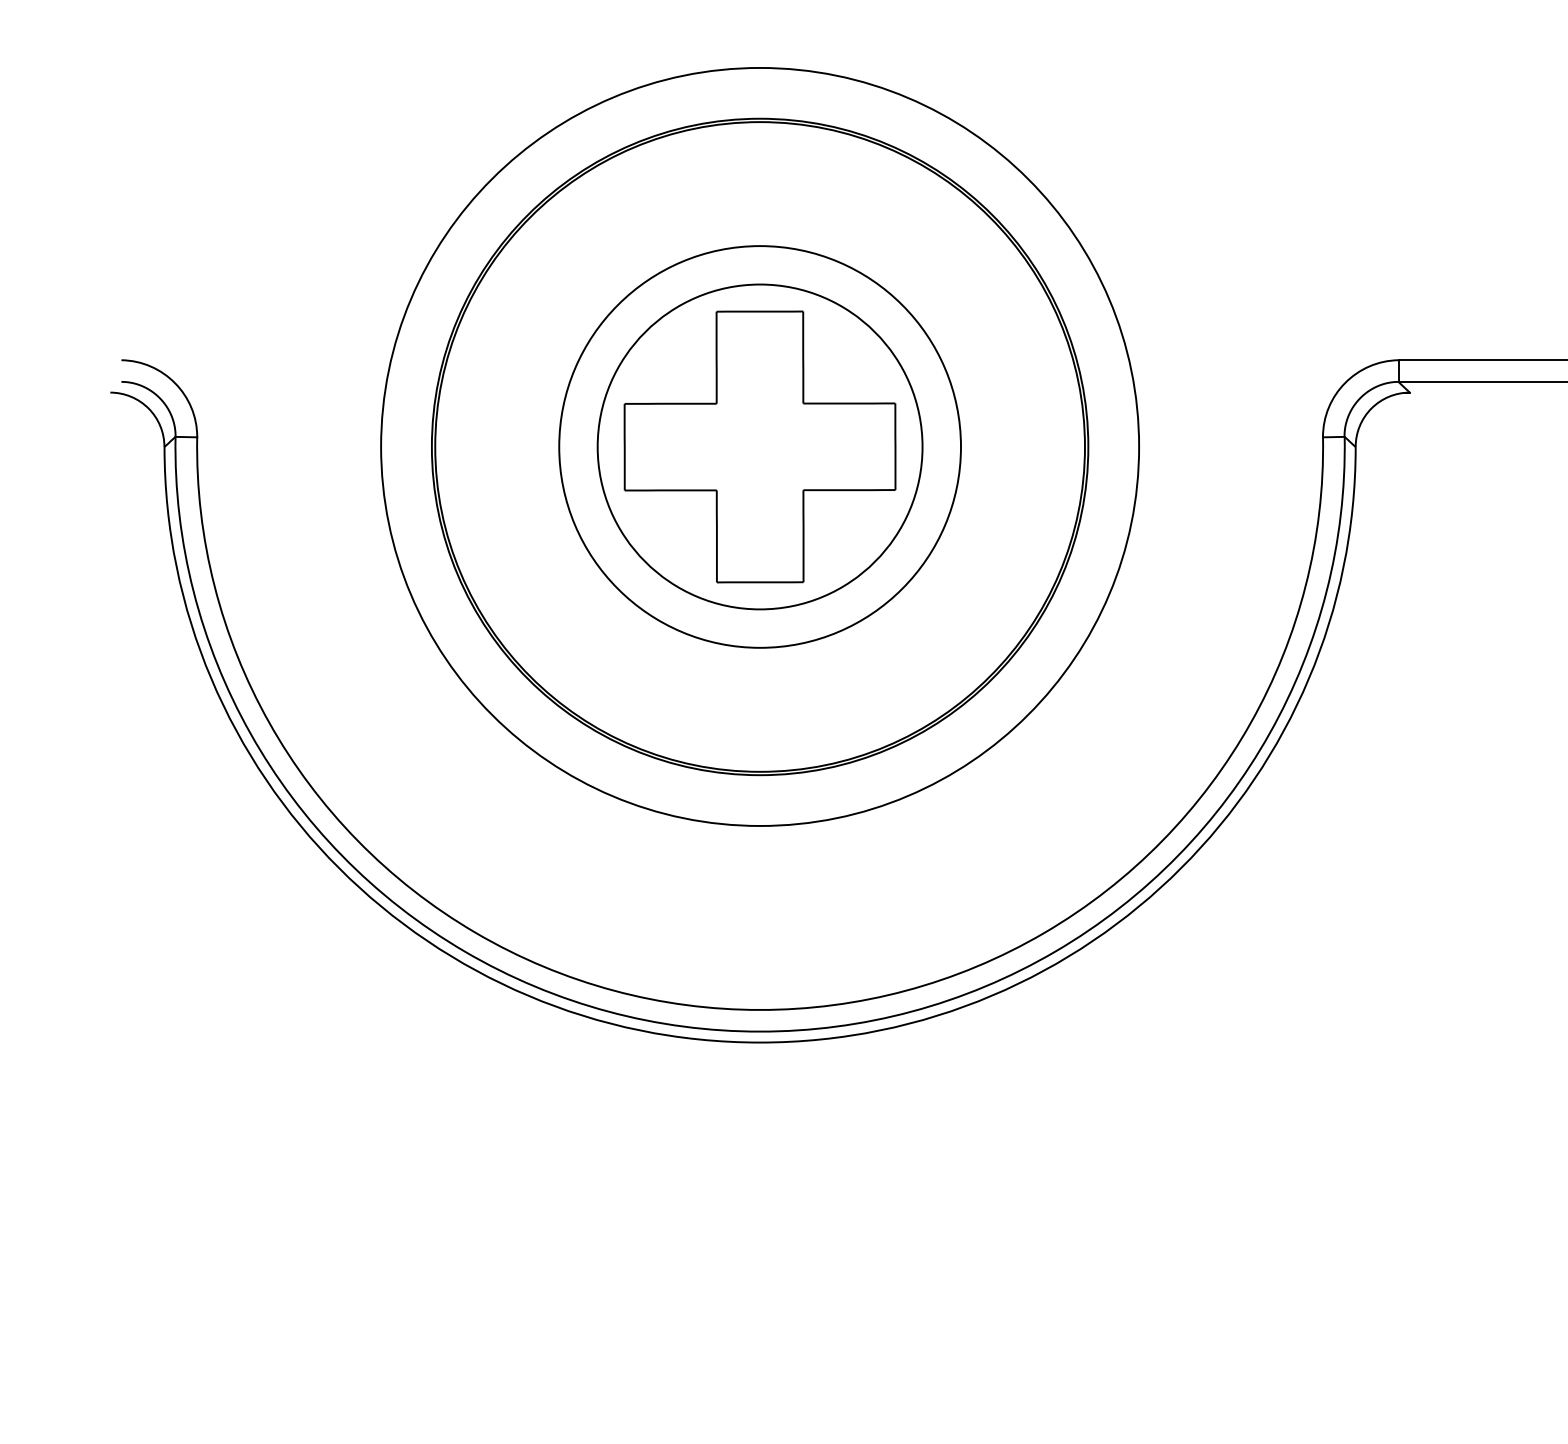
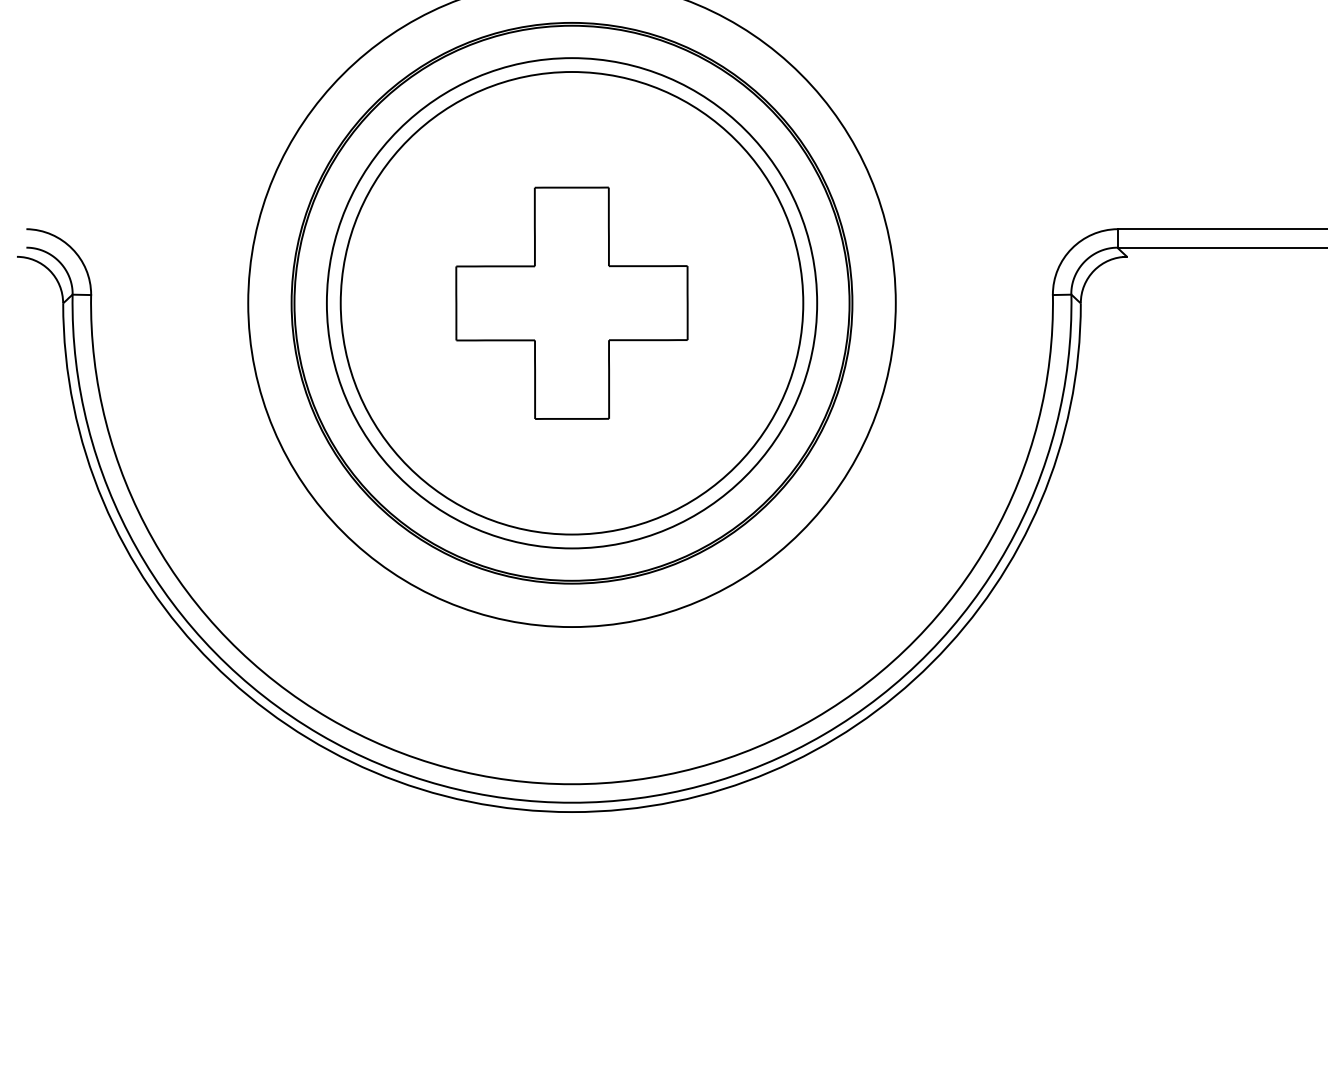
circle: (759, 446) -> (571, 302), size x1.67
circle: (760, 446) -> (572, 302), size x1.43

